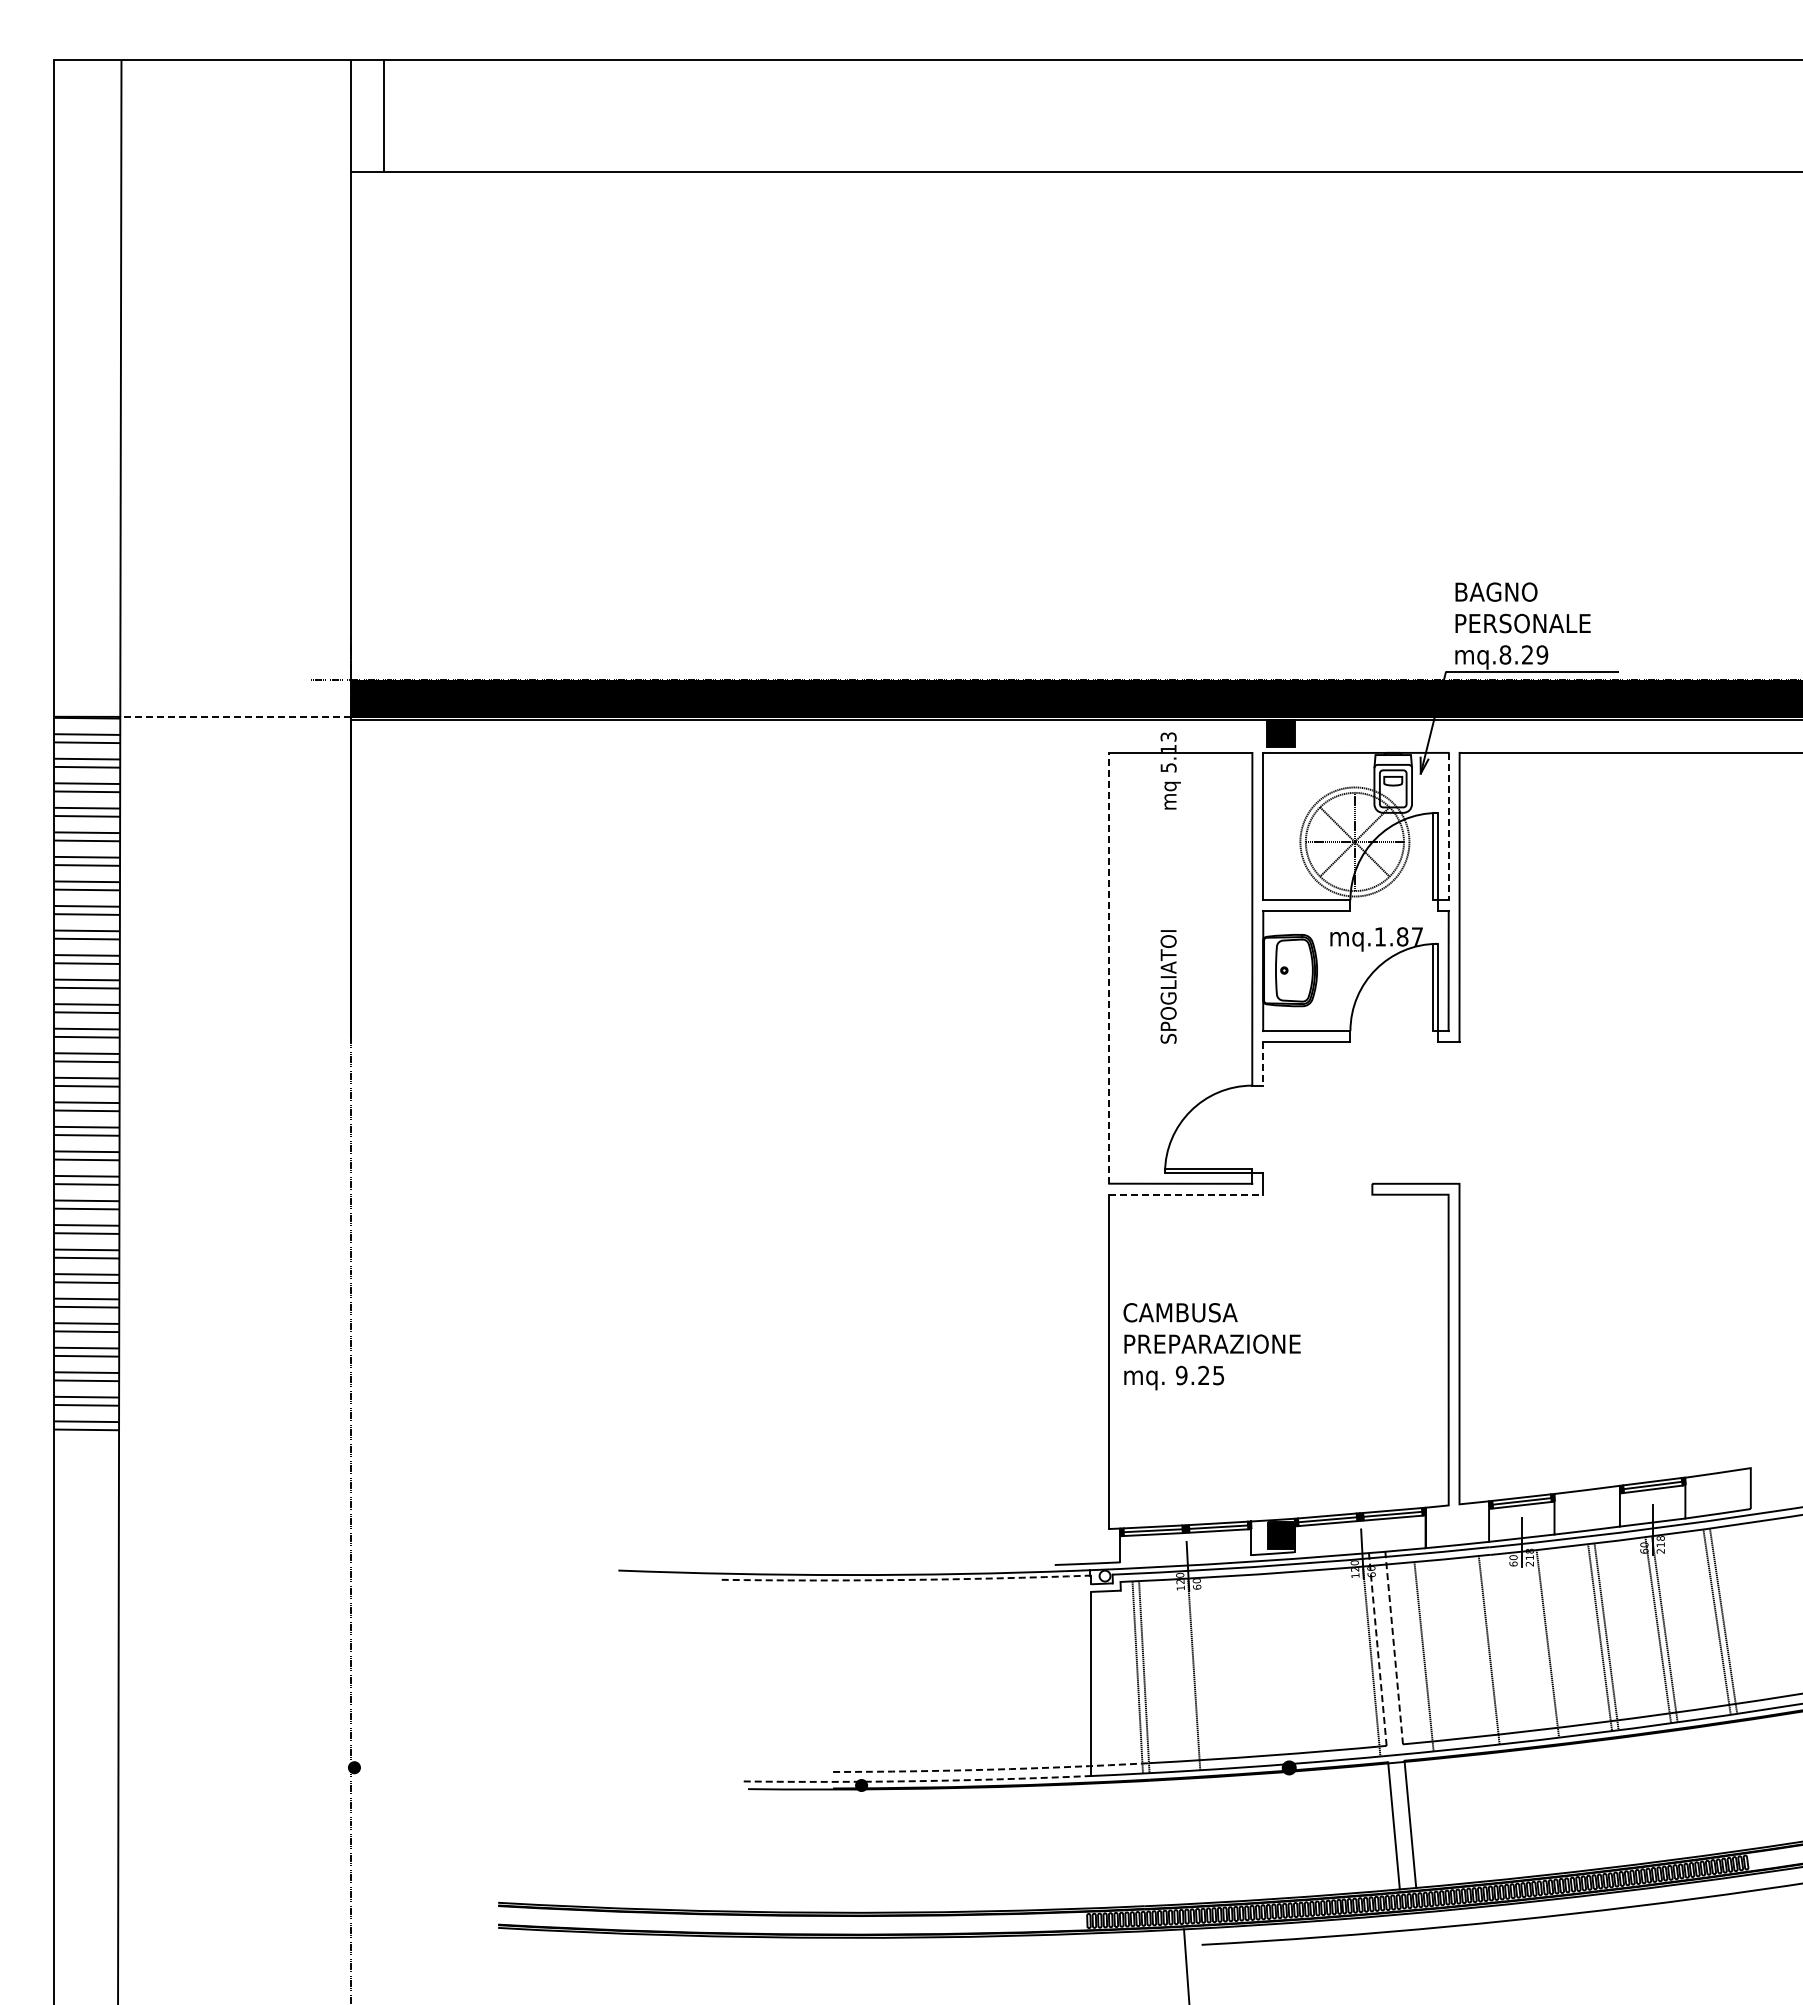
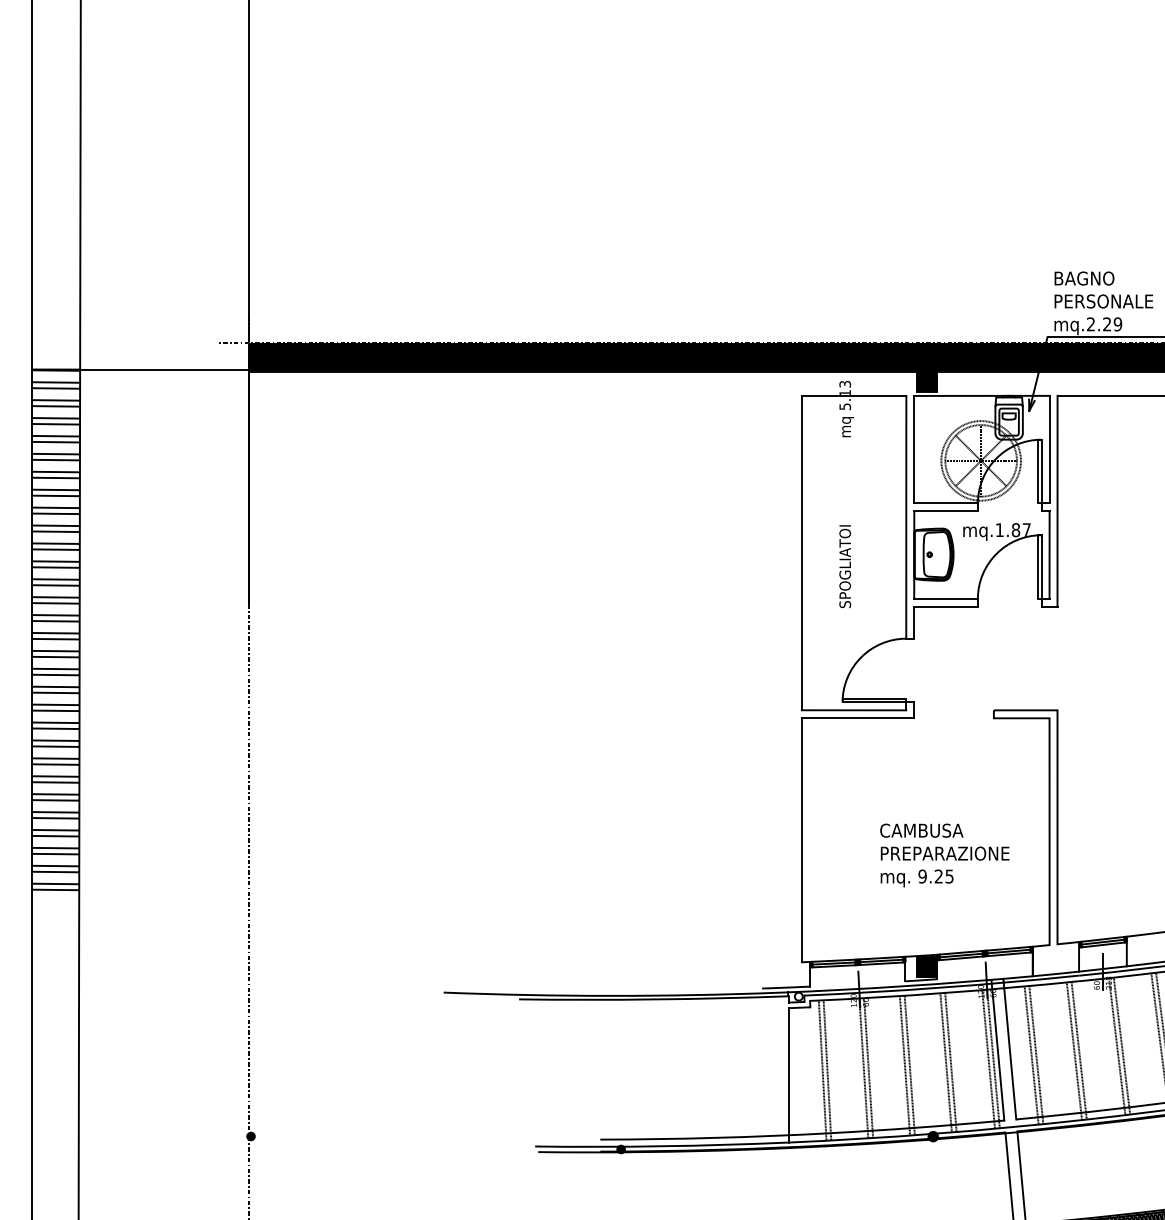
text: (1505, 654) -> (1091, 324), mq.8.29 -> mq.2.29
line: (235, 716) -> (164, 369), dashed -> solid
line: (1448, 826) -> (1049, 449), dashed -> solid
line: (1109, 967) -> (802, 552), dashed -> solid
line: (1263, 1063) -> (914, 622), dashed -> solid
line: (1186, 1194) -> (858, 718), dashed -> solid
text: (1211, 1346) -> (944, 855), moved
arc: (906, 1579) -> (653, 999), dashed -> solid
line: (1541, 1646) -> (1117, 1048), added
line: (1394, 1648) -> (1010, 1049), dashed -> solid
line: (1377, 1649) -> (997, 1050), dashed -> solid
line: (1482, 1650) -> (1074, 1050), added
line: (1430, 1655) -> (1036, 1054), added
line: (1364, 1662) -> (988, 1059), added
line: (1306, 1666) -> (945, 1062), added
line: (1313, 1666) -> (950, 1062), added
line: (1250, 1670) -> (904, 1065), added
line: (1257, 1670) -> (910, 1065), added
line: (1200, 1673) -> (868, 1067), added
arc: (990, 1769) -> (715, 1137), dashed -> solid
arc: (917, 1781) -> (661, 1146), dashed -> solid

